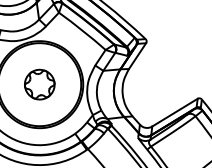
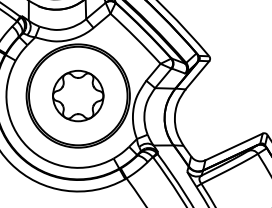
part: (39, 84) -> (78, 95), size x1.43

